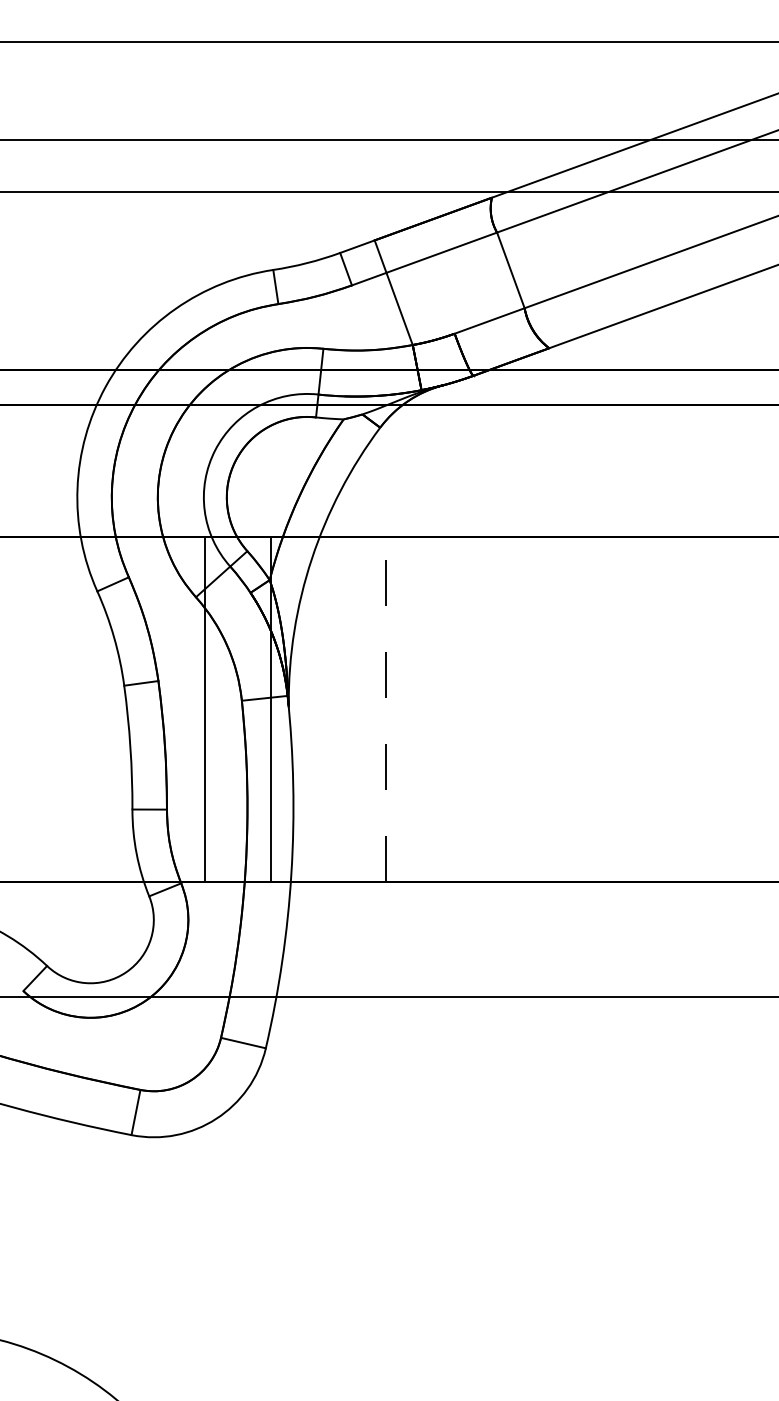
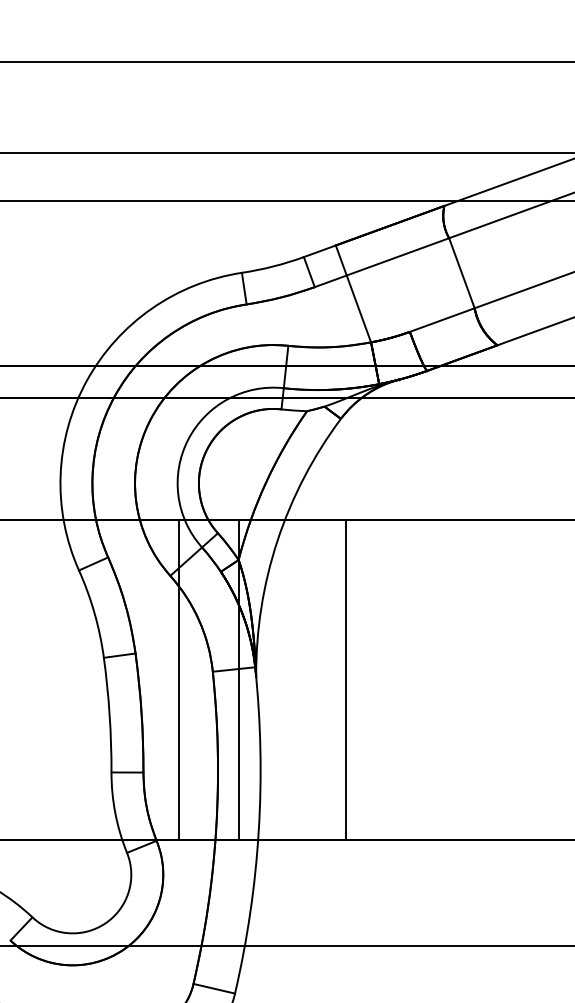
line: (385, 709) -> (345, 679), dashed -> solid

